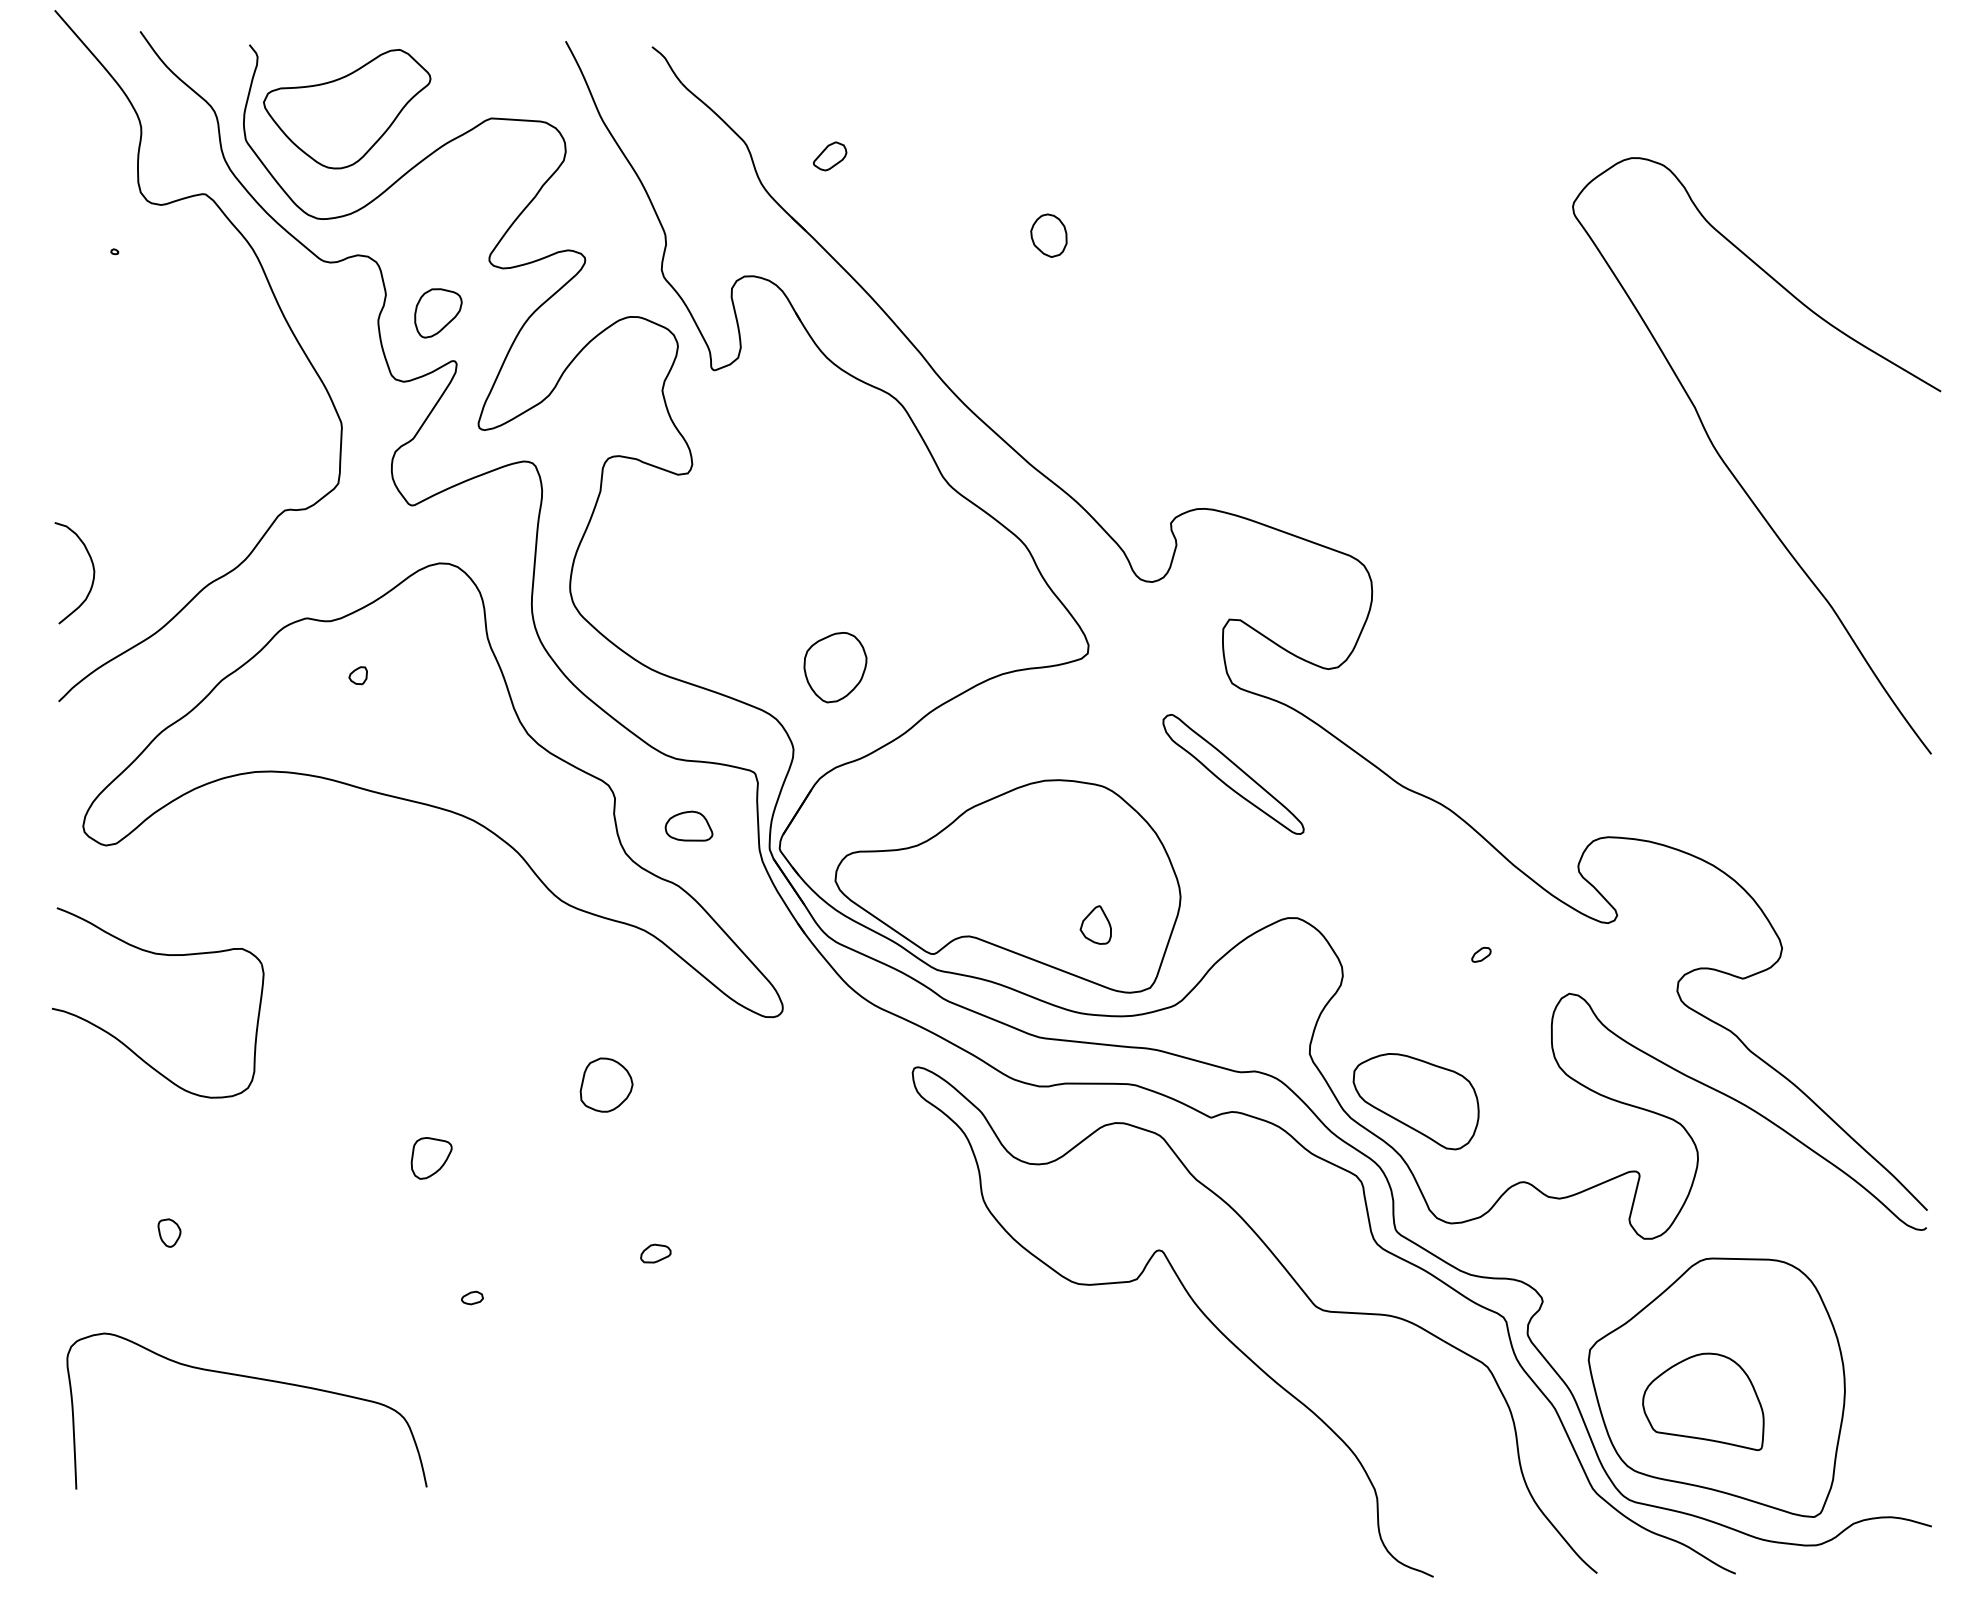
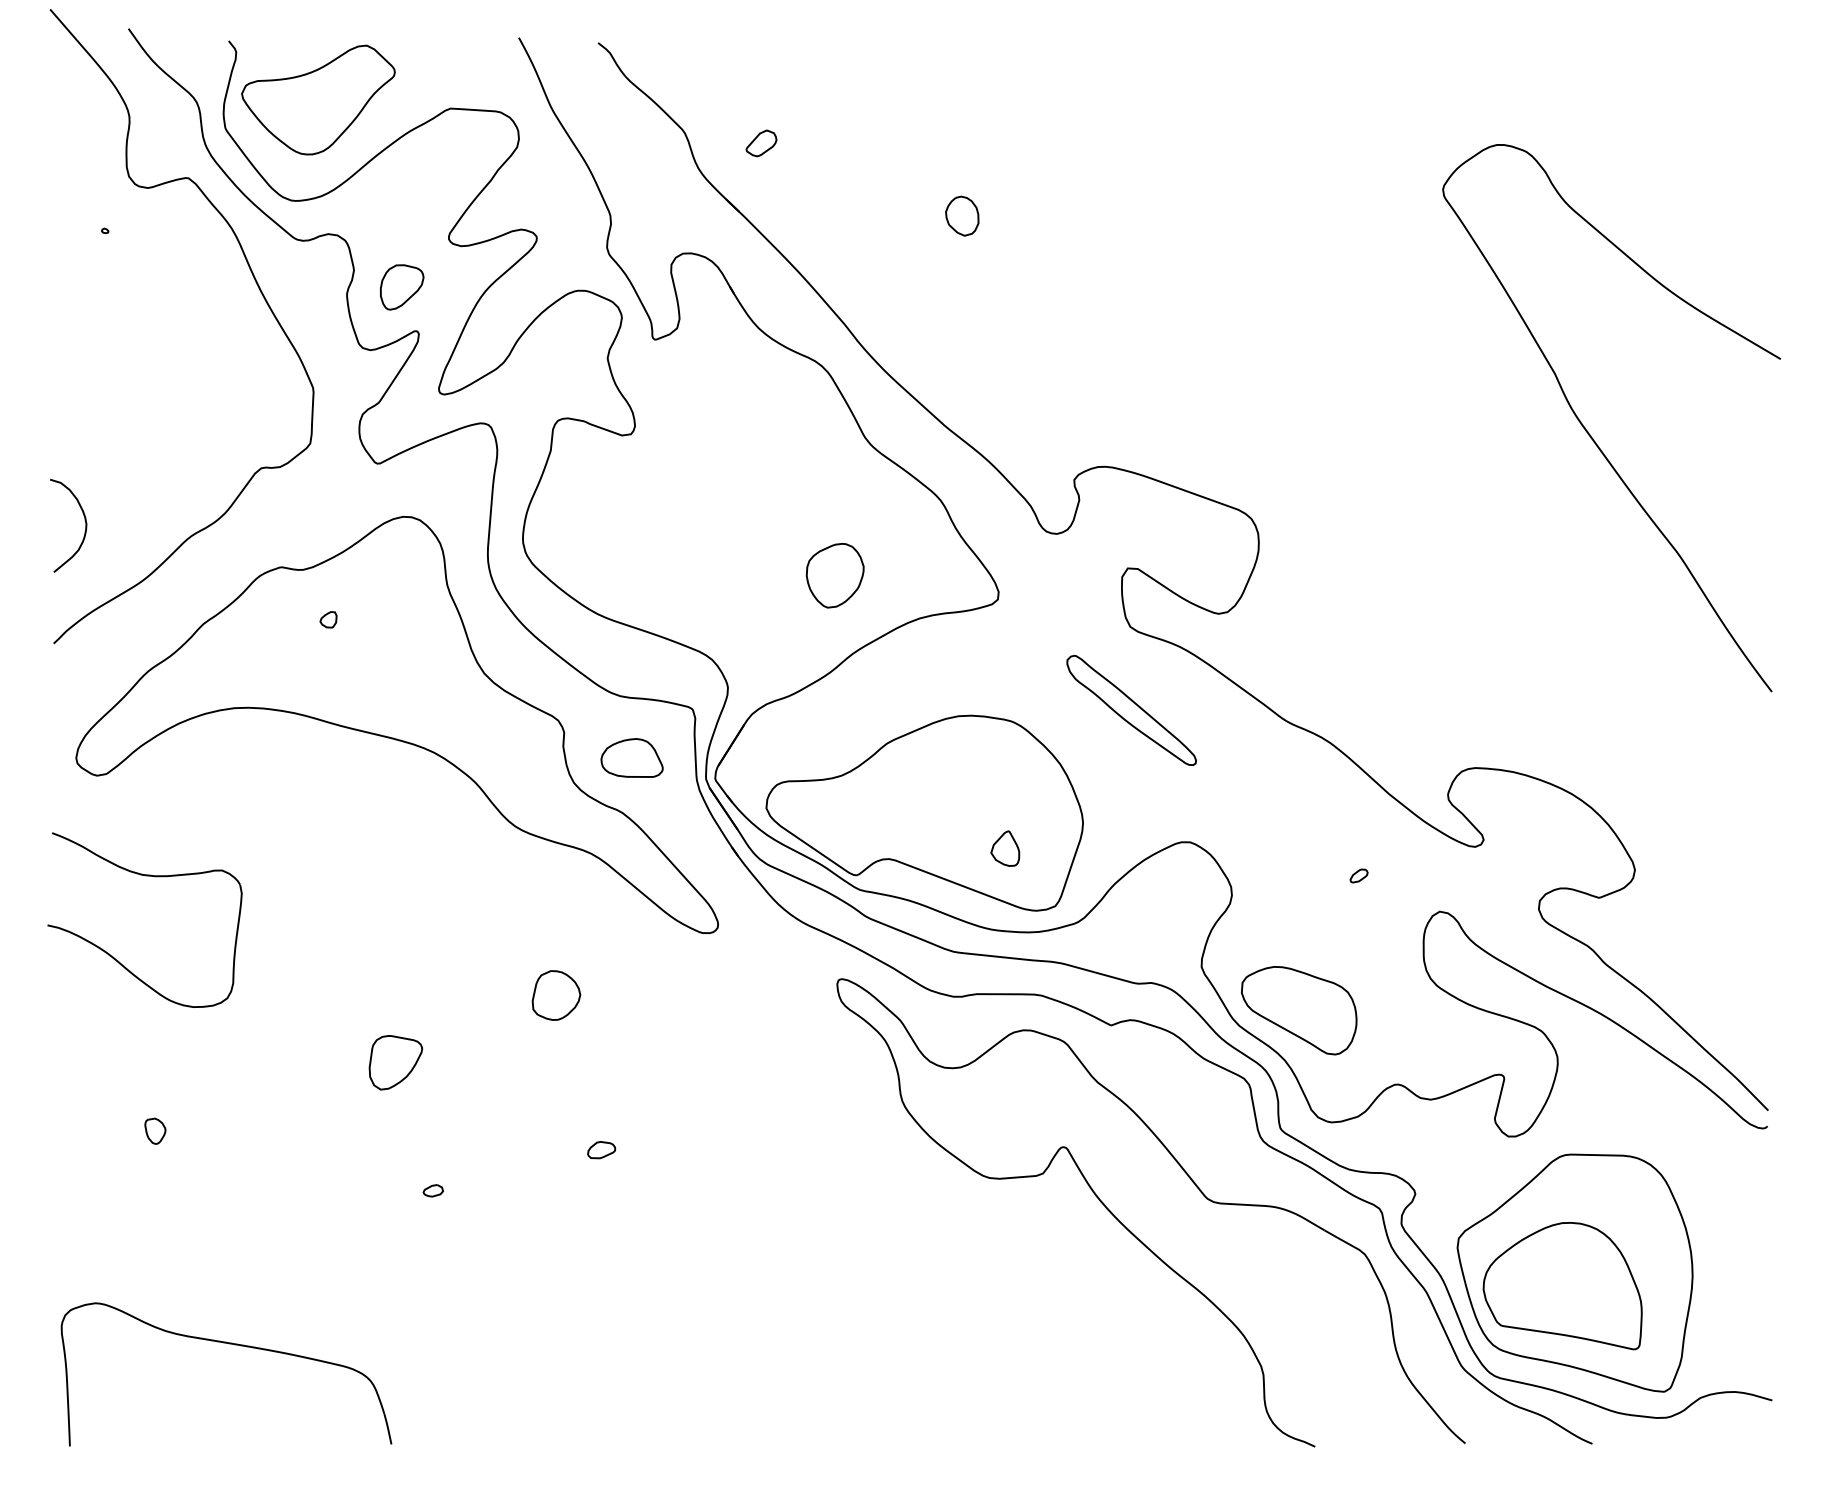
part: (835, 667) -> (835, 575), moved
part: (688, 825) -> (631, 757), size x1.43
part: (431, 1158) -> (395, 1062), size x1.43
part: (250, 1378) -> (229, 1344), moved
part: (1703, 1401) -> (1562, 1285), size x1.43

